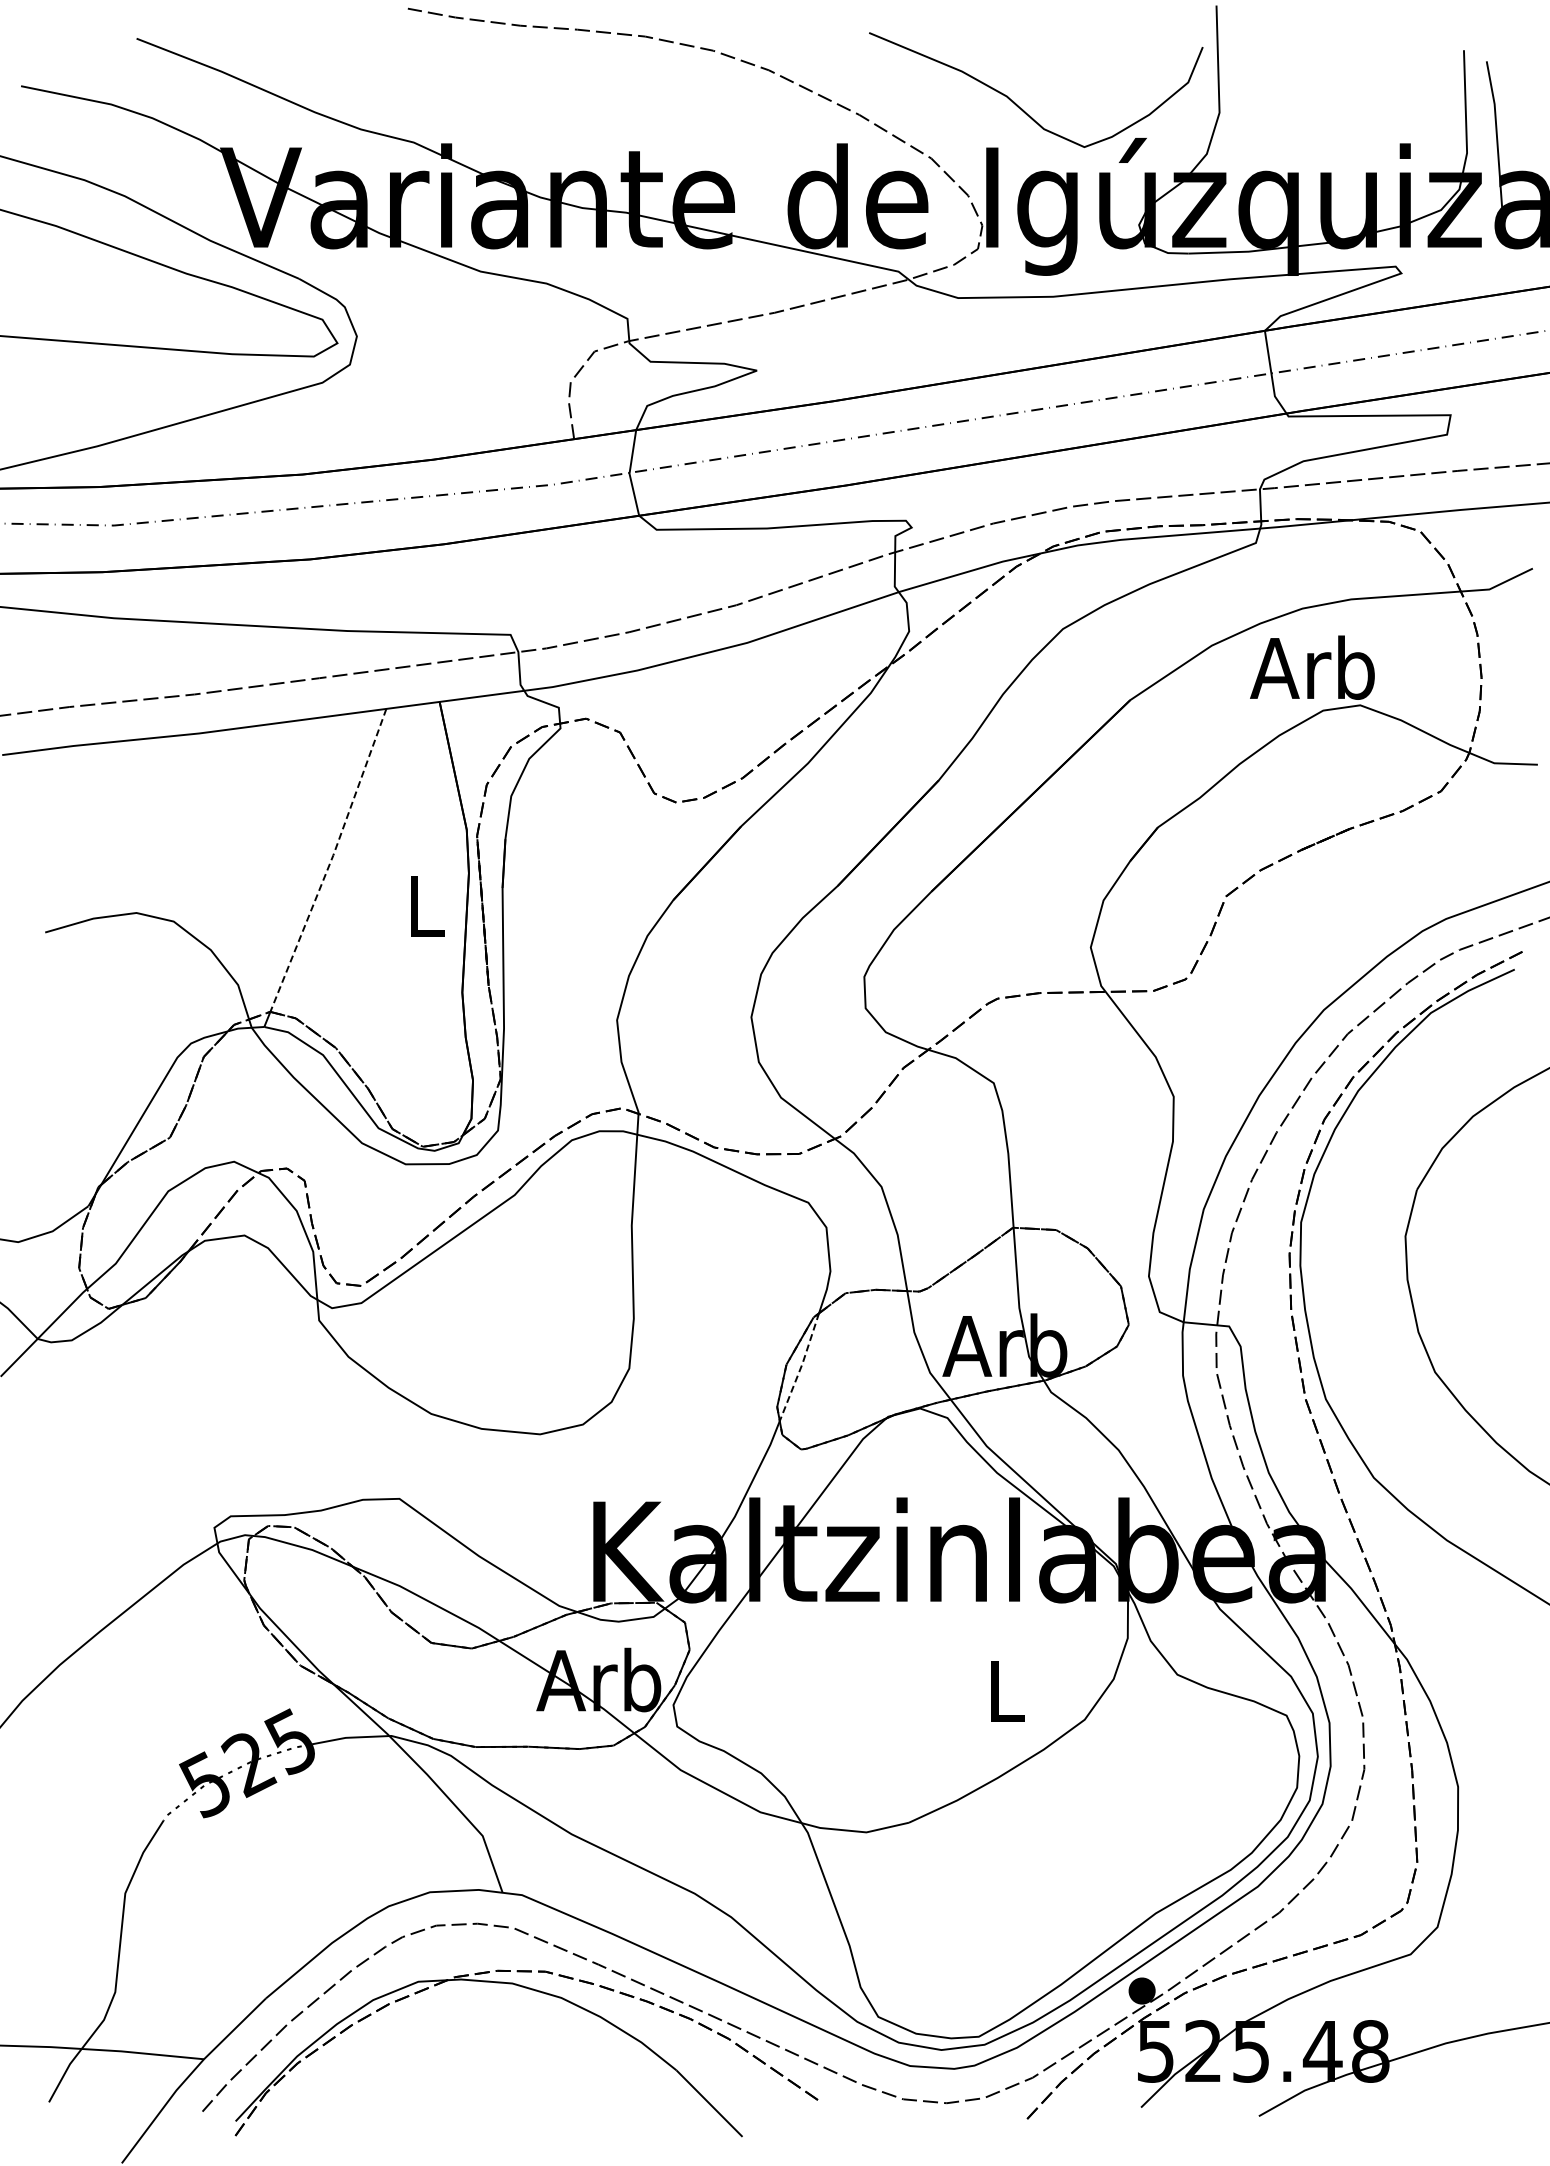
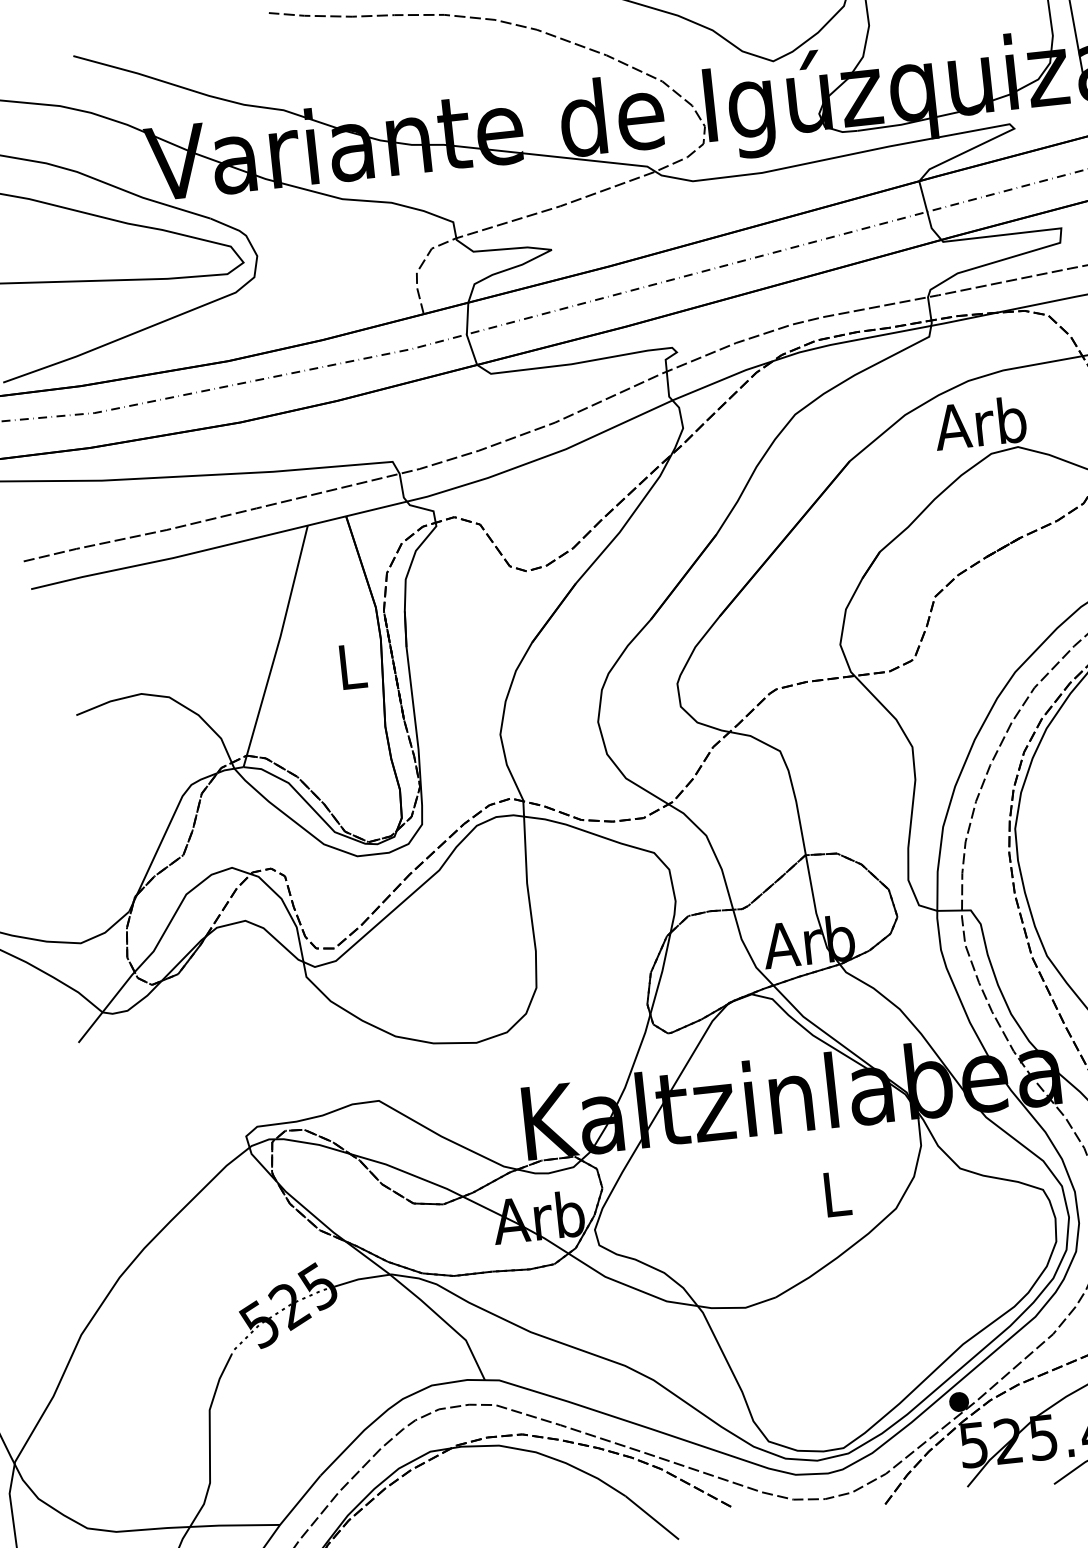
line: (331, 861) -> (279, 641), dashed -> solid
line: (800, 1367) -> (661, 973), dashed -> solid

